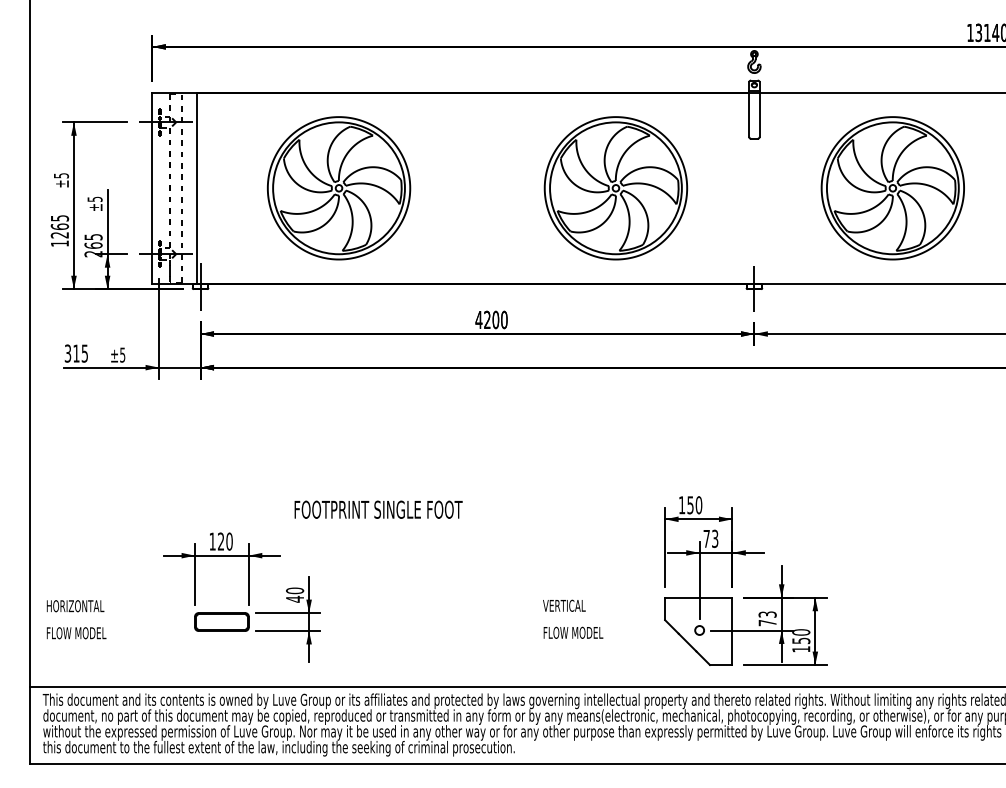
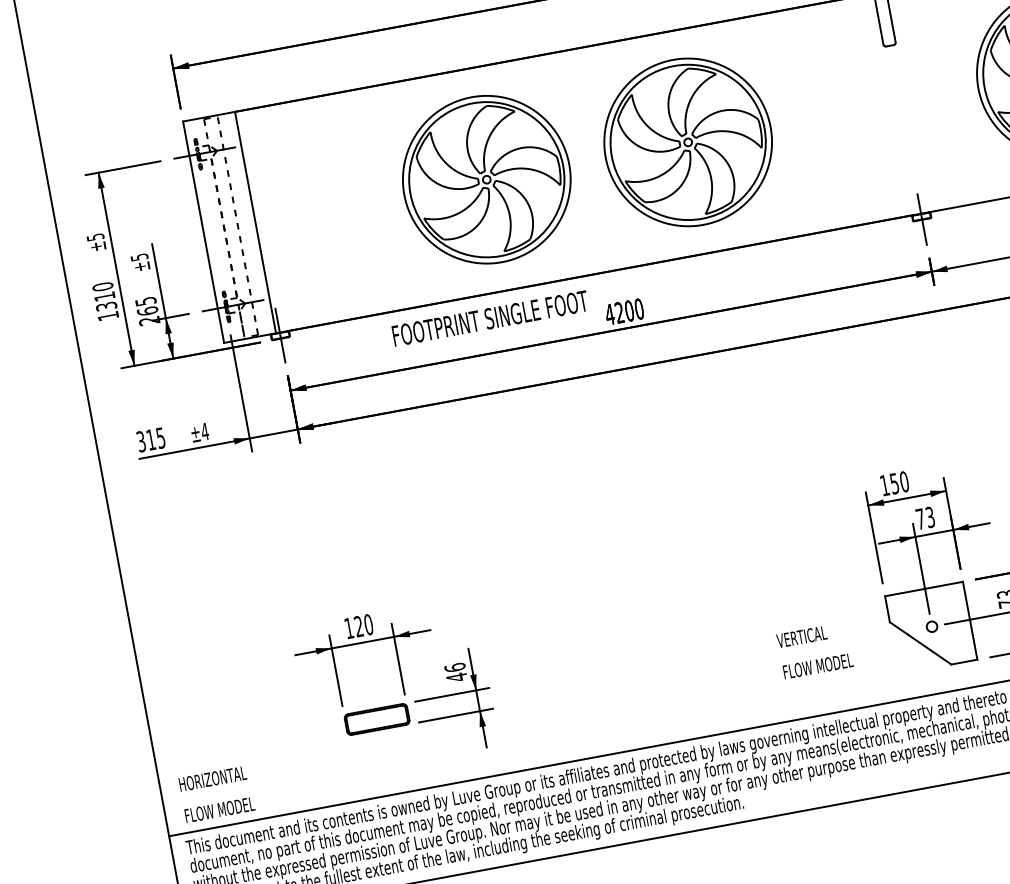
part: (338, 188) -> (486, 180), moved
part: (615, 188) -> (687, 142), moved
text: (59, 226) -> (104, 296), 1265 -> 1310
text: (122, 354) -> (204, 431), ±5 -> ±4
text: (378, 509) -> (490, 318), moved
text: (294, 590) -> (454, 667), 40 -> 46
text: (573, 618) -> (815, 649), moved
text: (76, 619) -> (216, 794), moved

